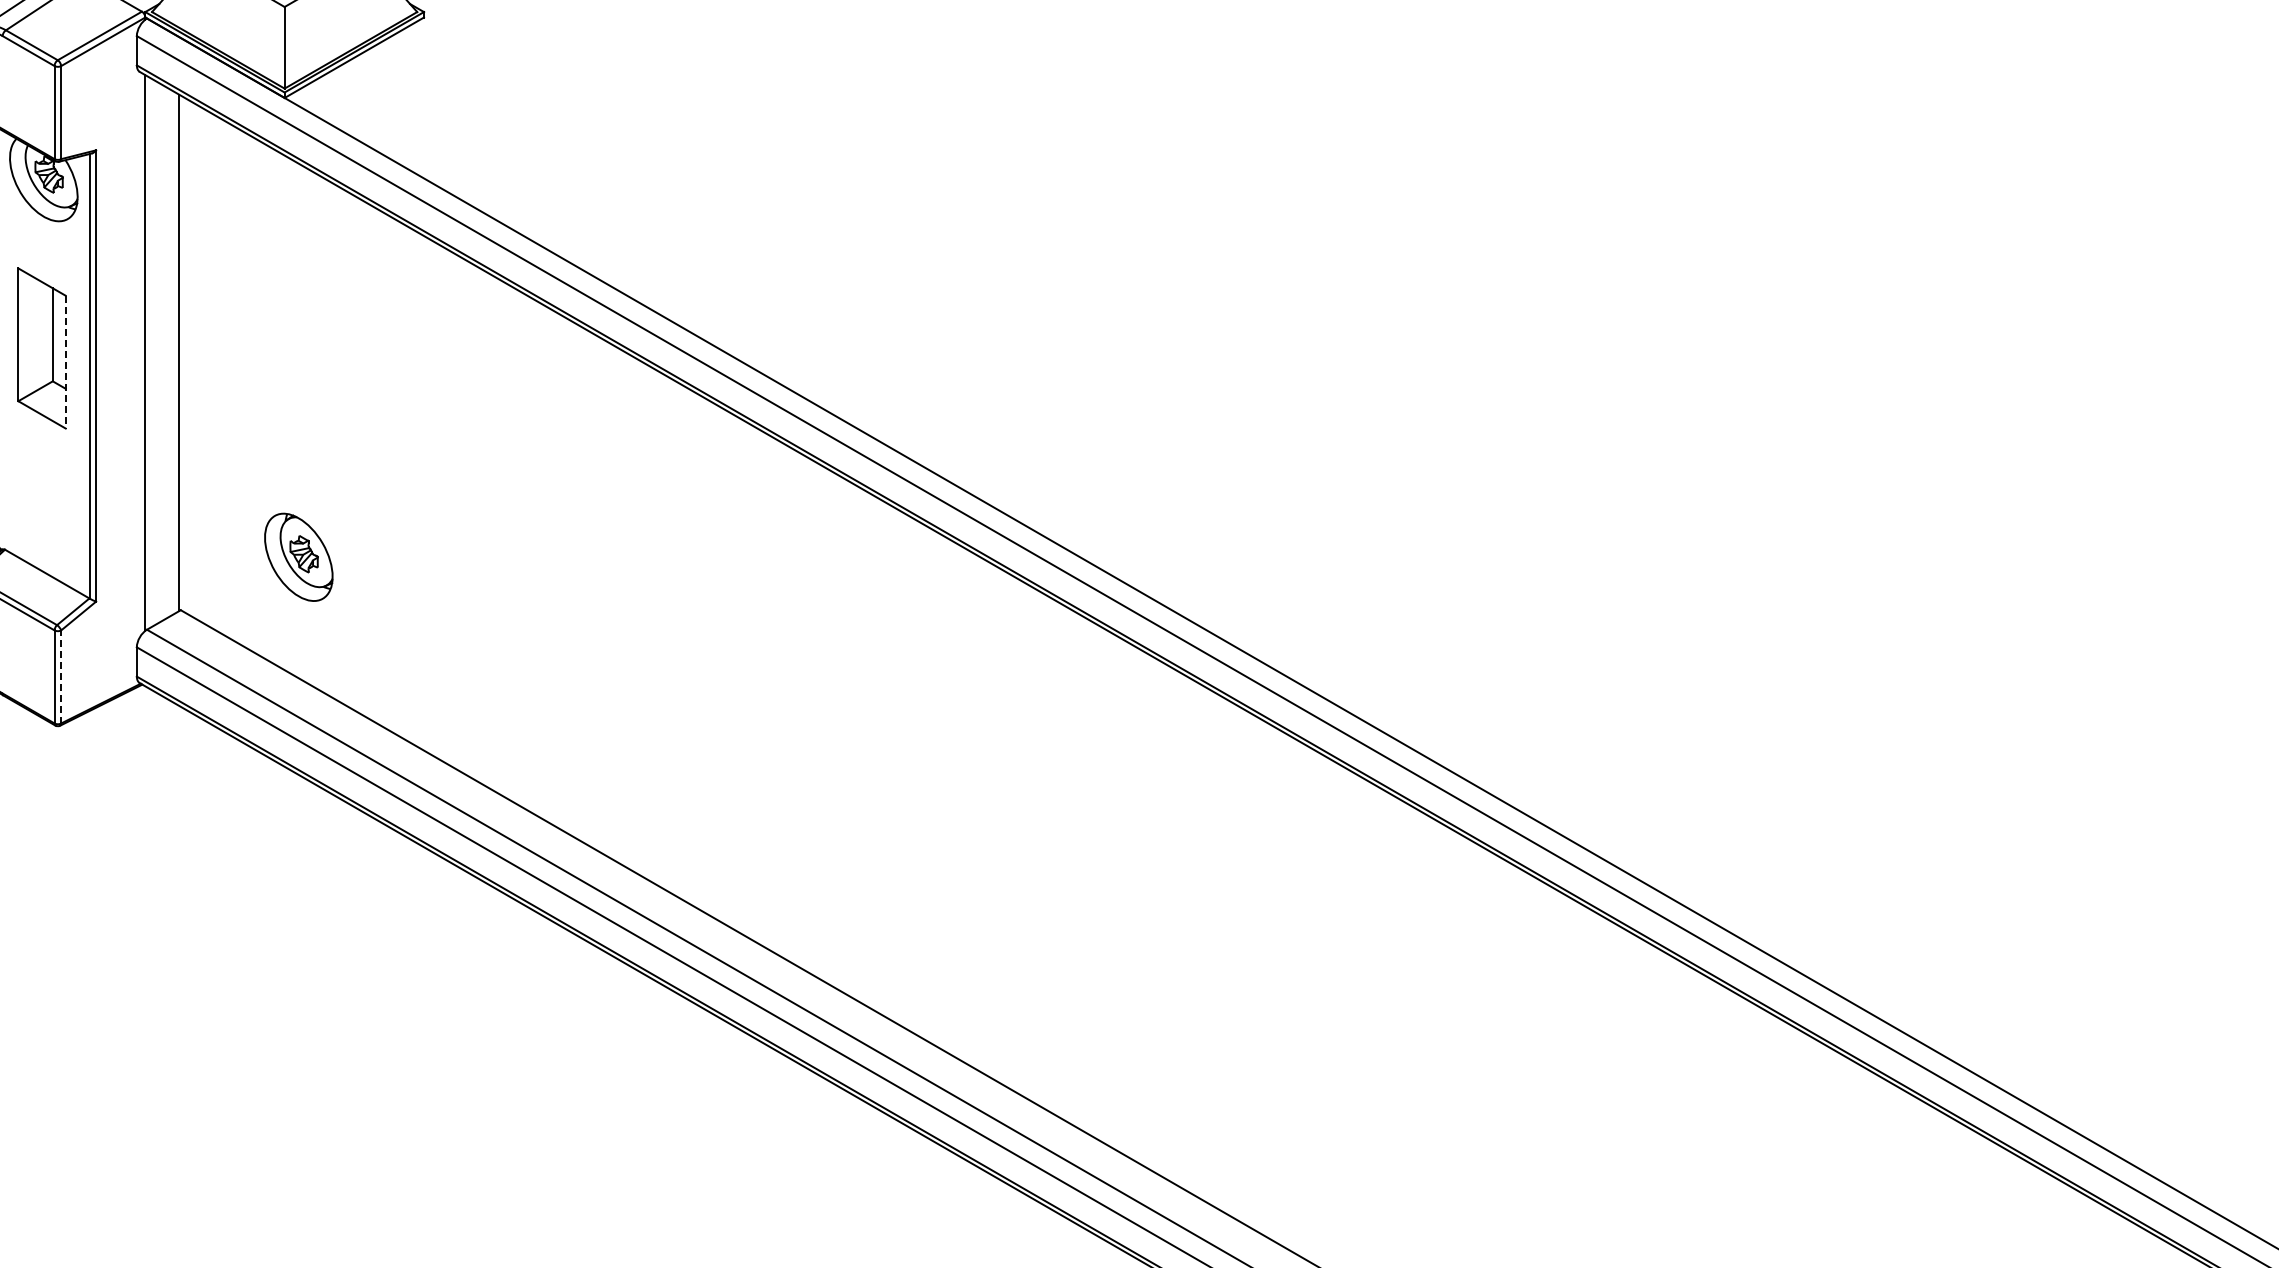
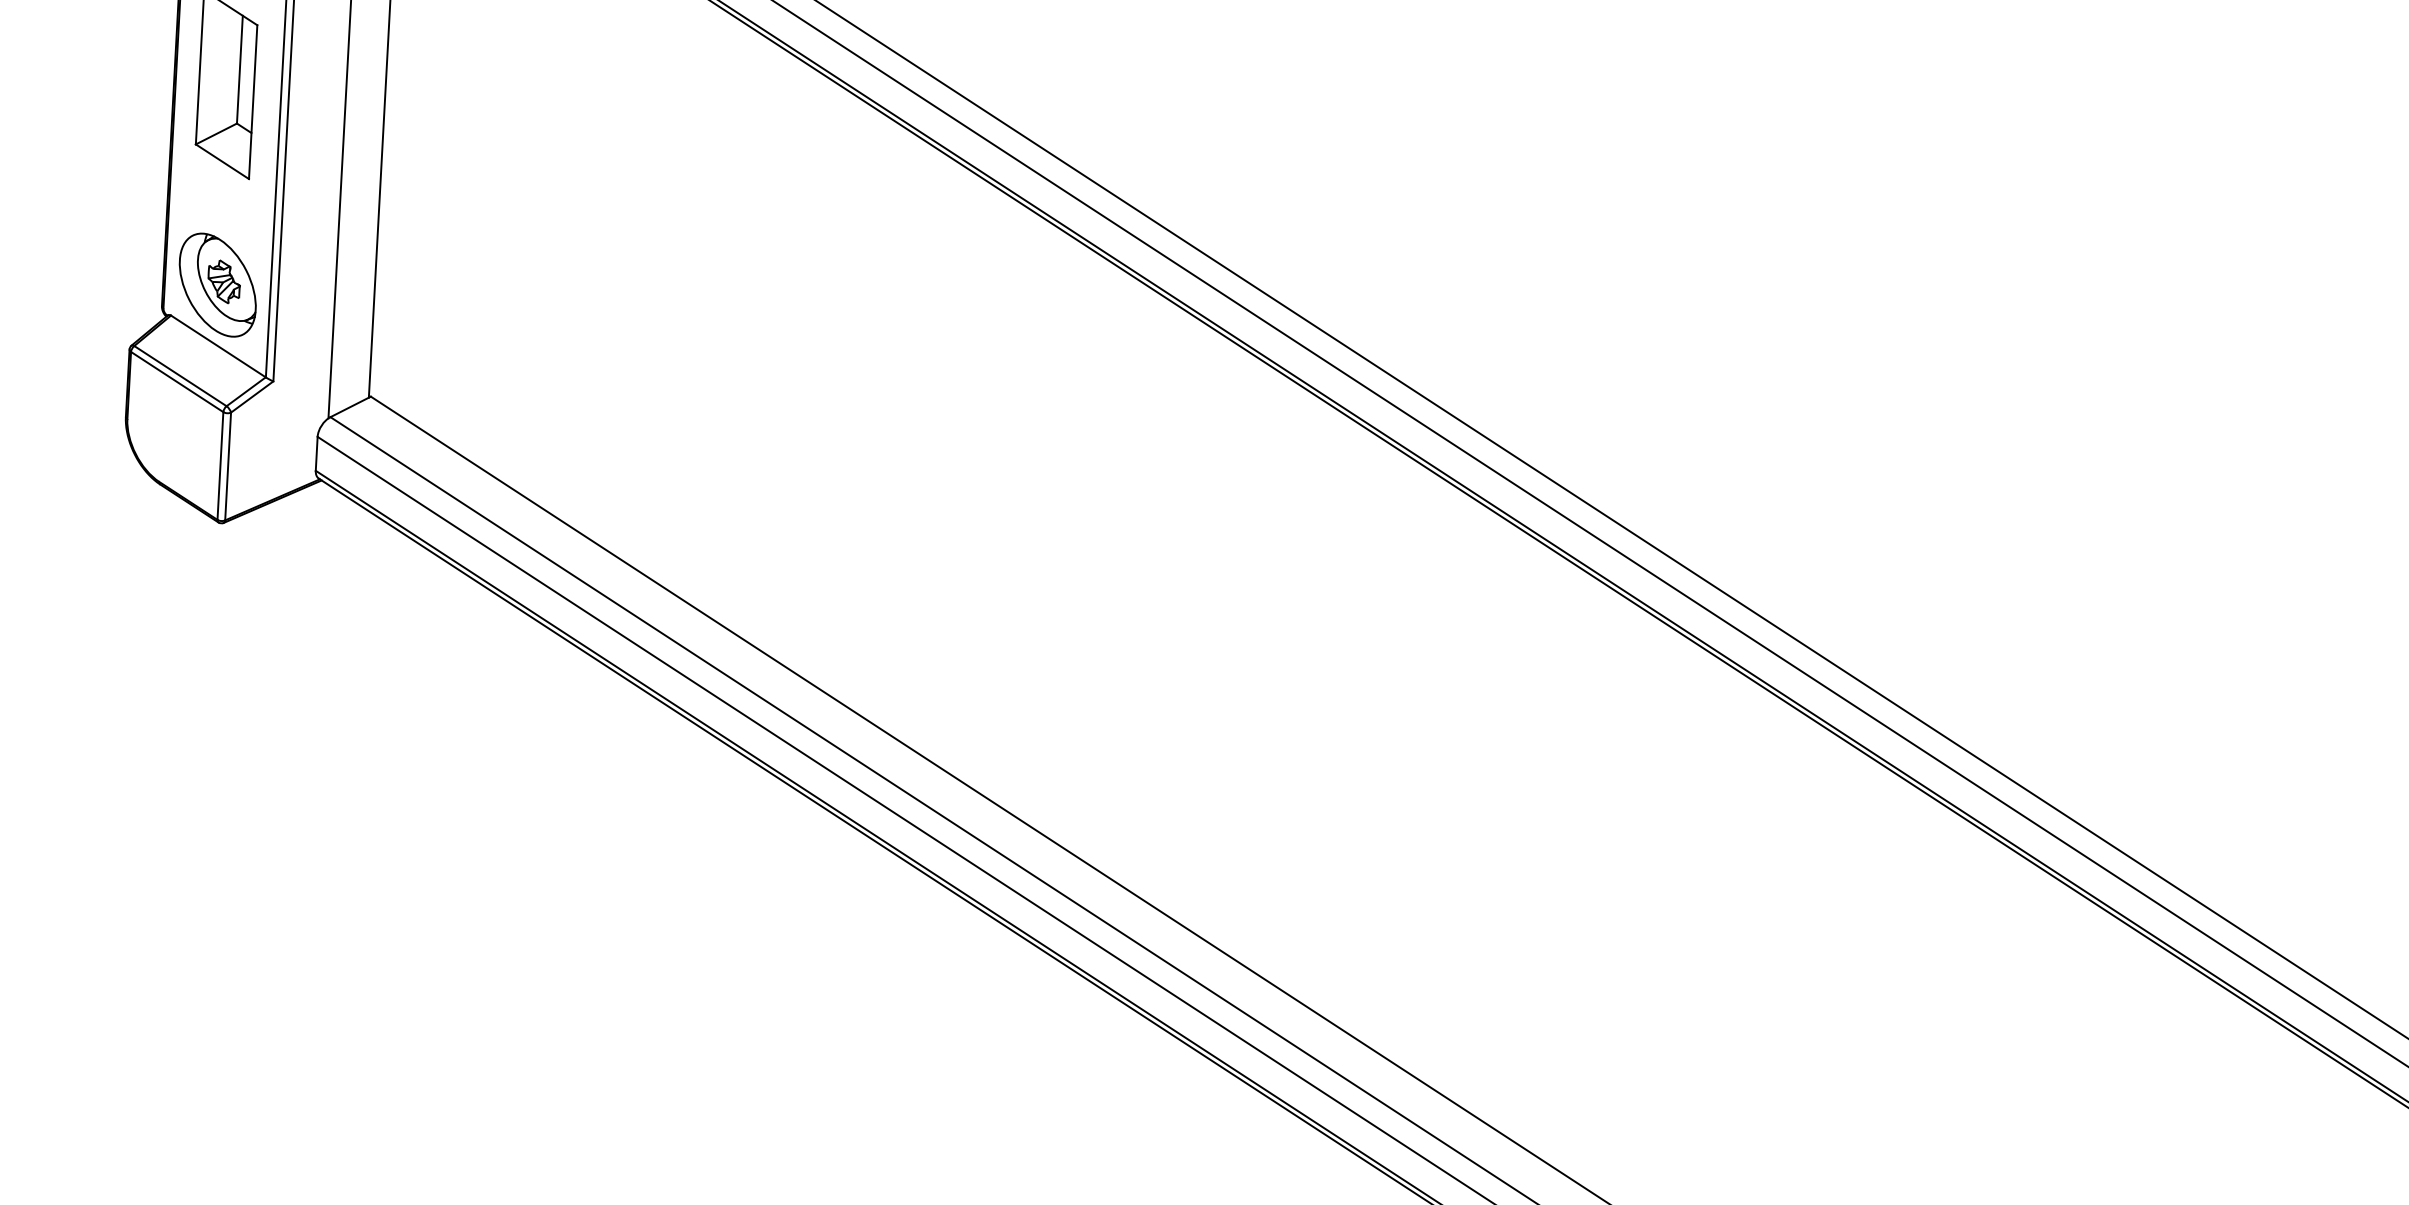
line: (65, 362) -> (252, 102), dashed -> solid
part: (298, 556) -> (217, 284), moved
line: (61, 676) -> (228, 465), dashed -> solid

